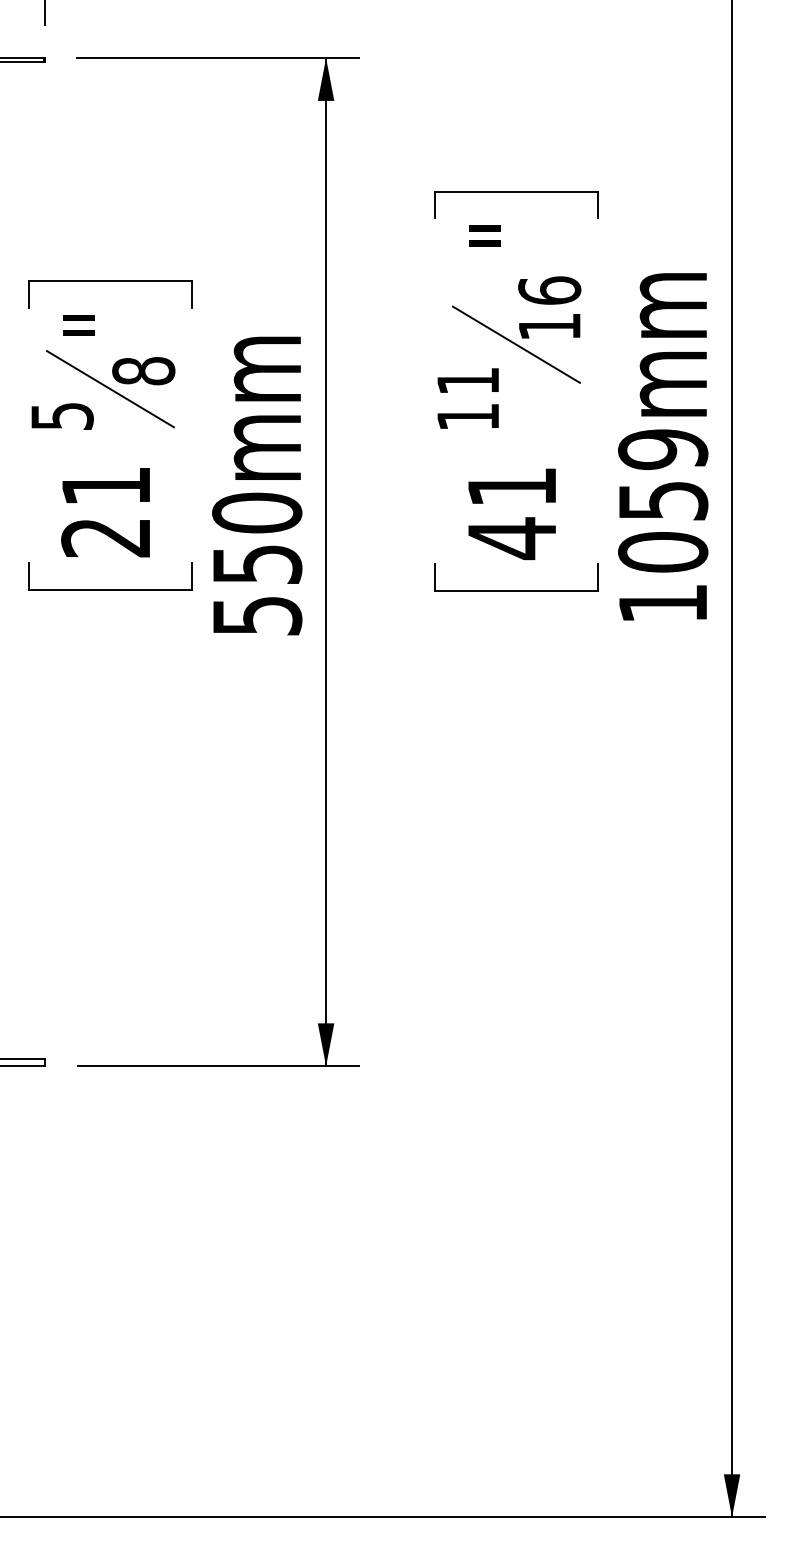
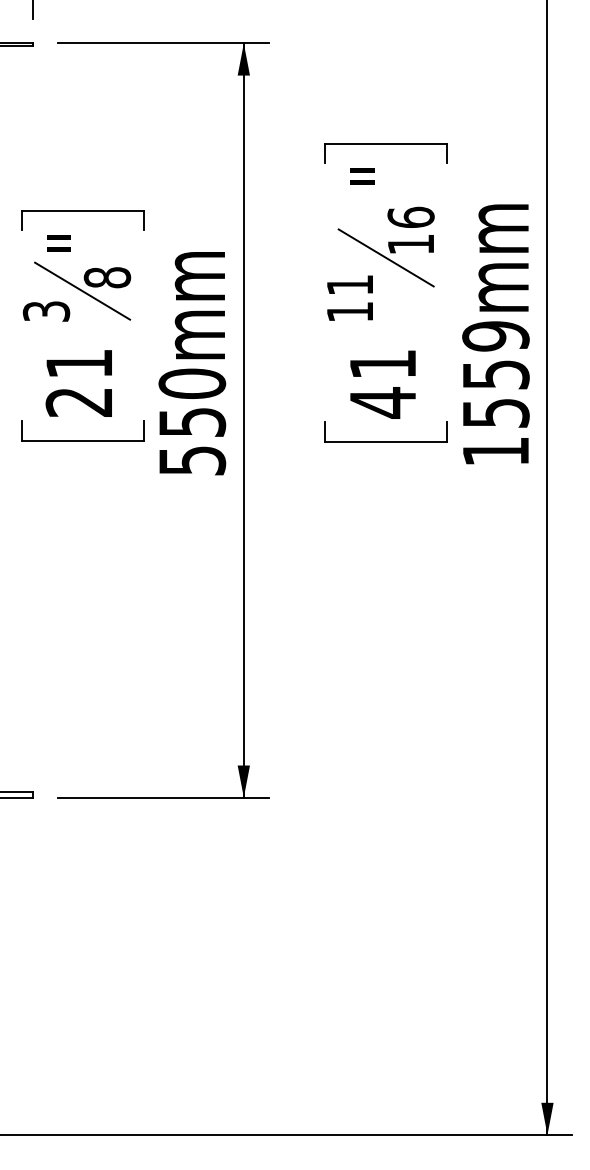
text: (60, 416) -> (45, 311), 5 -> 3
text: (662, 552) -> (495, 413), 1059mm -> 1559mm

